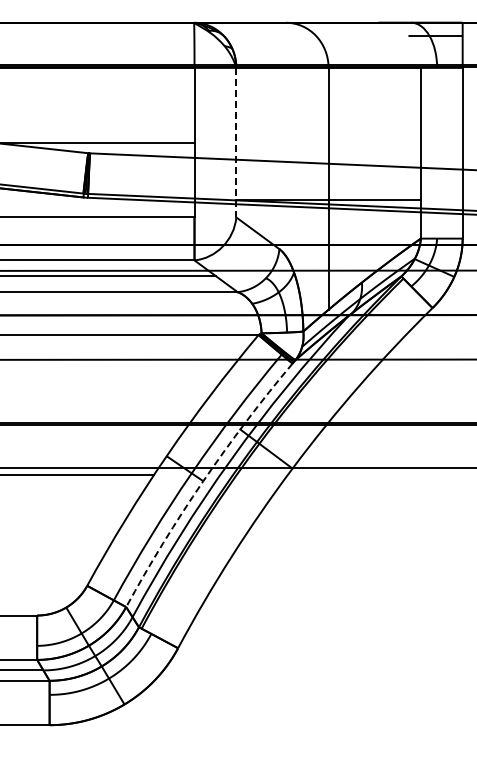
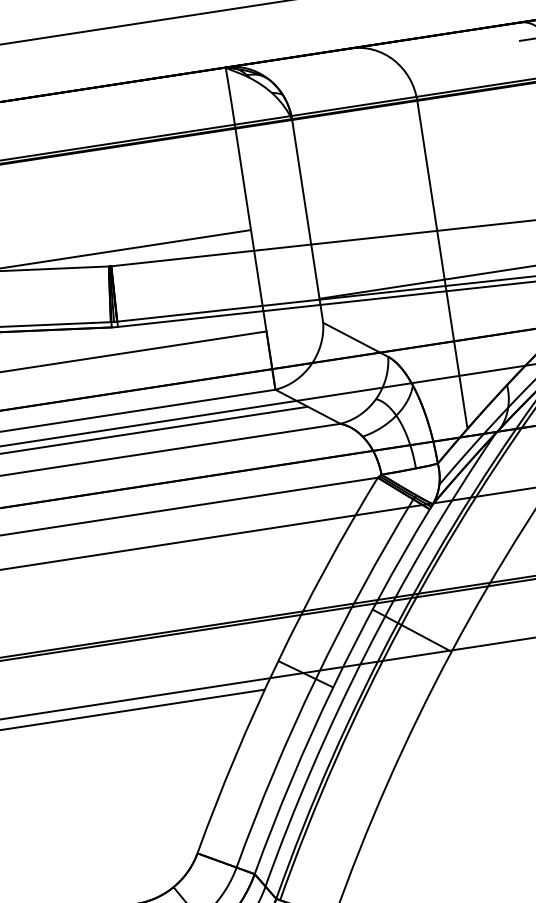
line: (236, 142) -> (307, 221), dashed -> solid
arc: (203, 481) -> (333, 687), dashed -> solid

